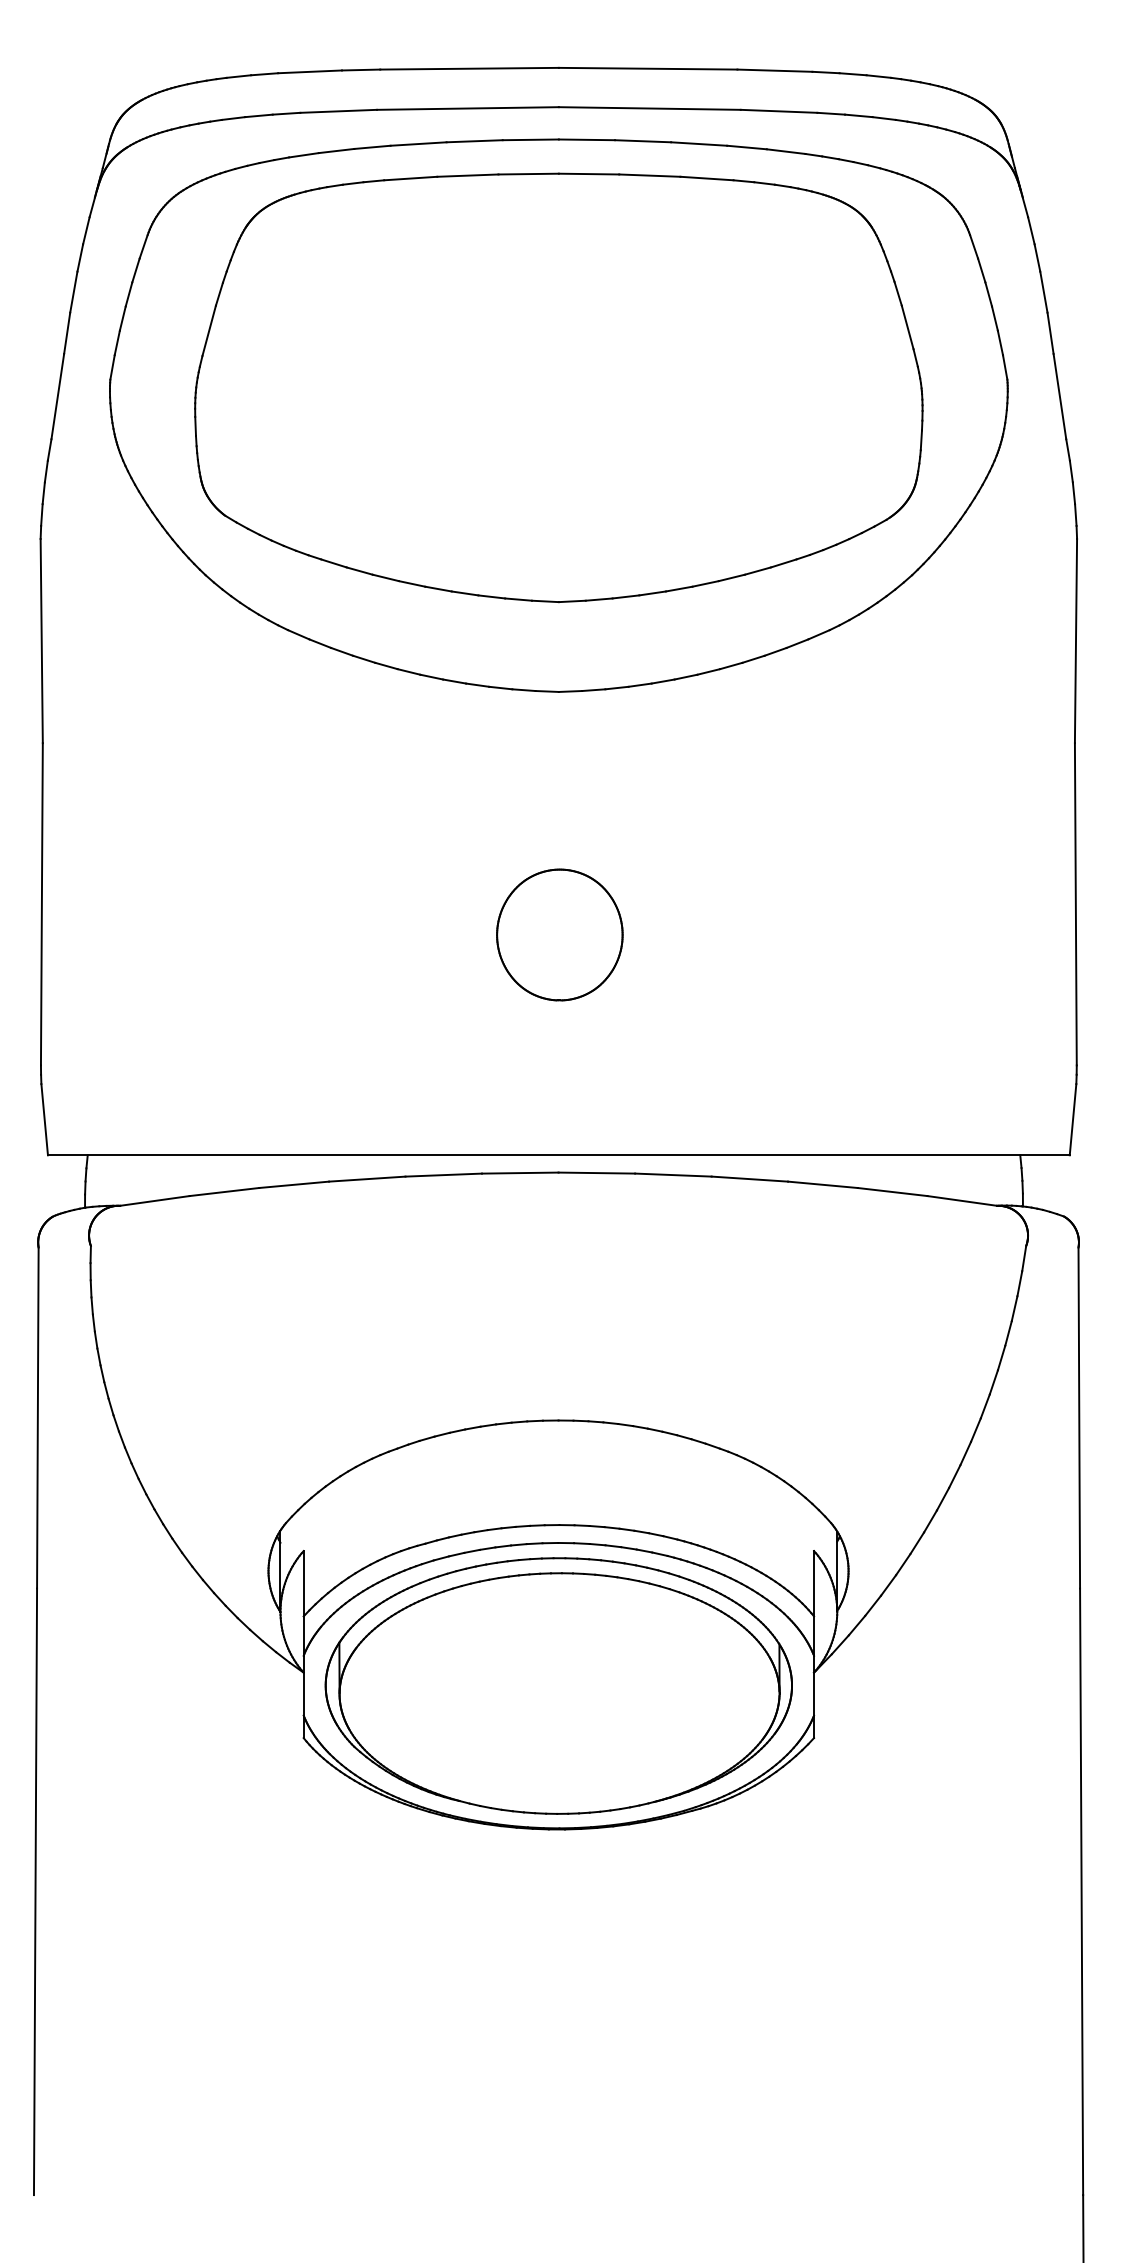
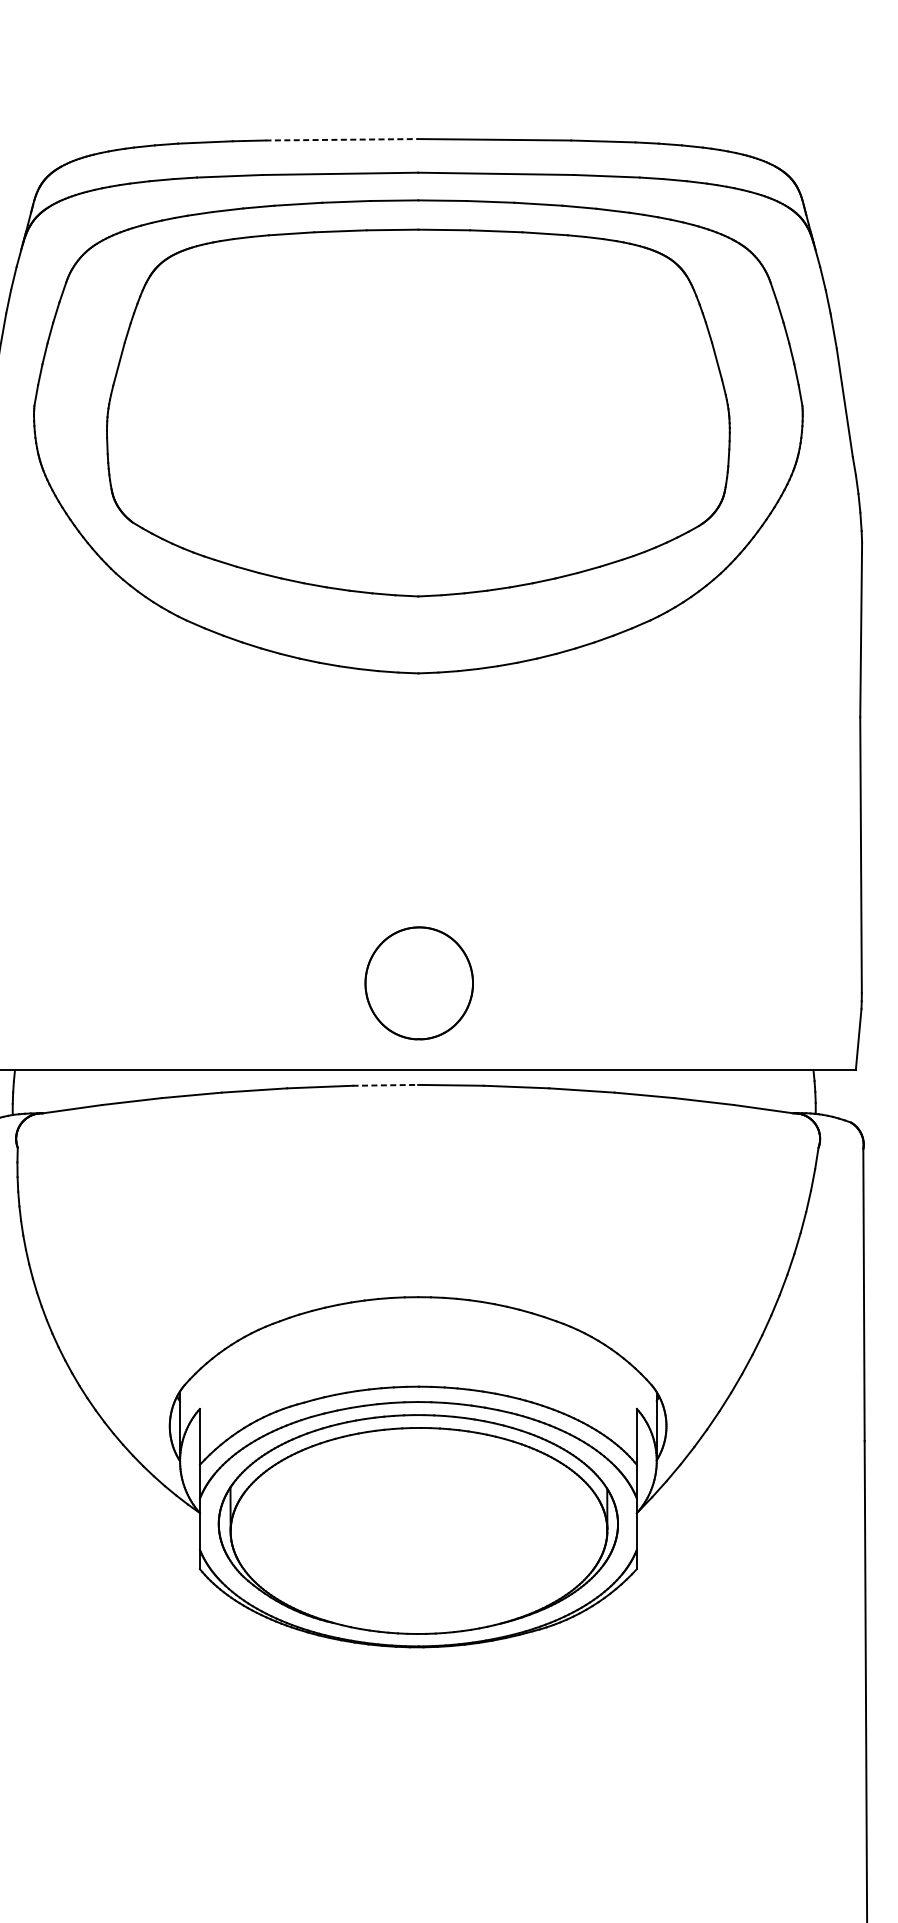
line: (470, 68) -> (342, 139), solid -> dashed
part: (559, 934) -> (418, 982), moved
line: (520, 1173) -> (385, 1085), solid -> dashed

